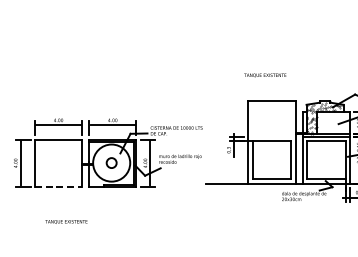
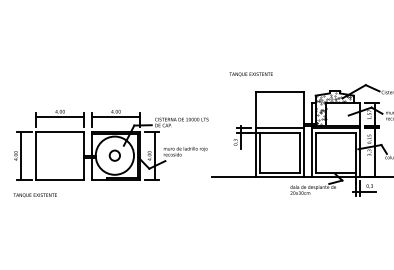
text: (264, 75) -> (250, 74), moved
line: (271, 136) -> (279, 128), added
line: (58, 187) -> (60, 180), dashed -> solid
text: (65, 222) -> (34, 195), moved

